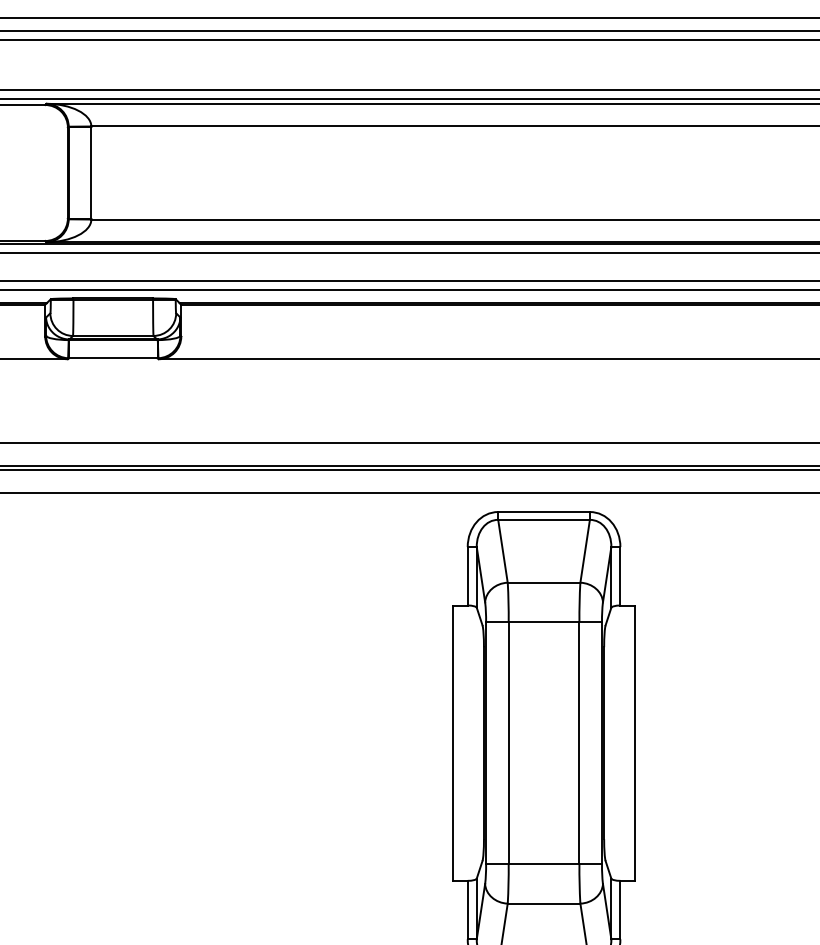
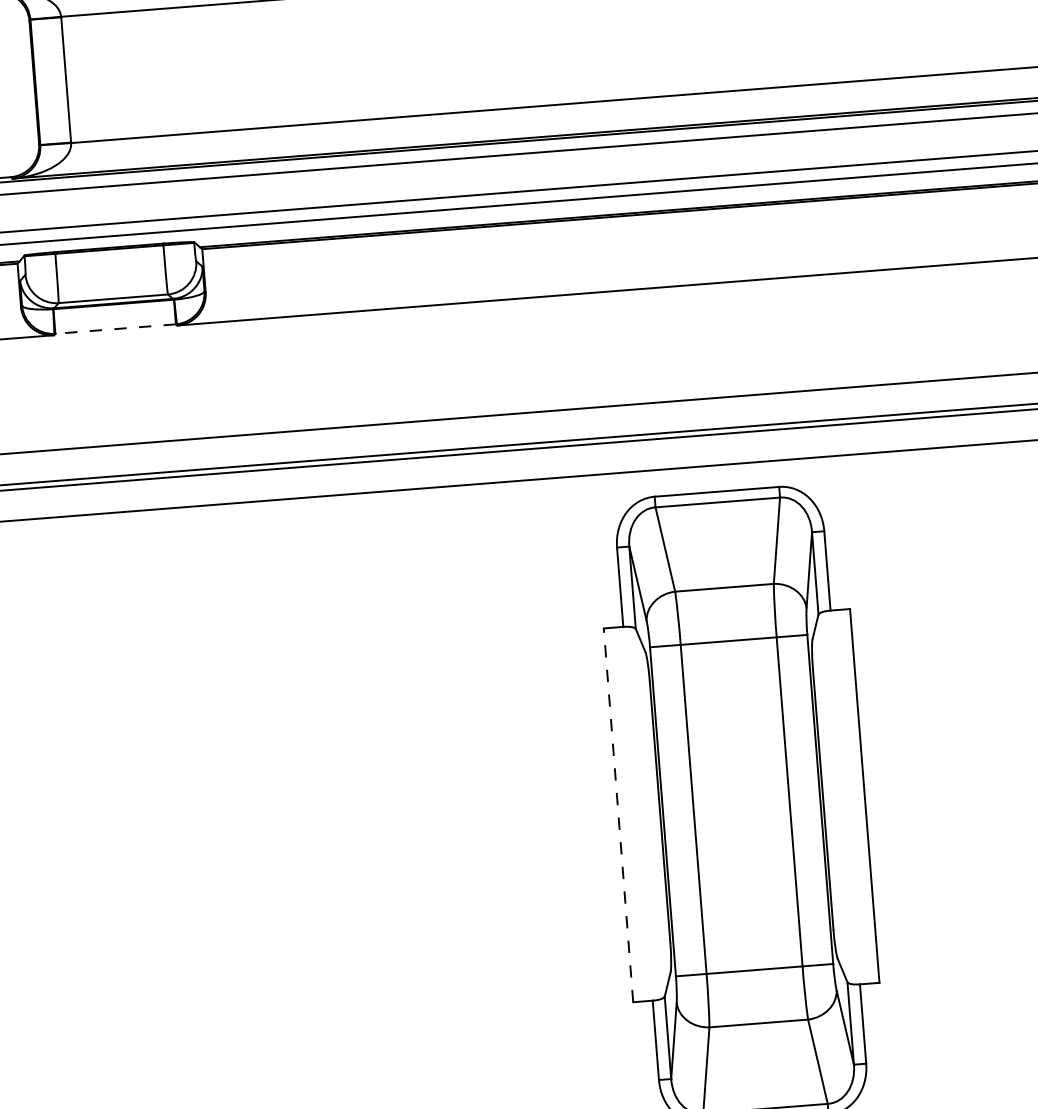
line: (112, 358) -> (114, 329), solid -> dashed
line: (453, 743) -> (618, 815), solid -> dashed

